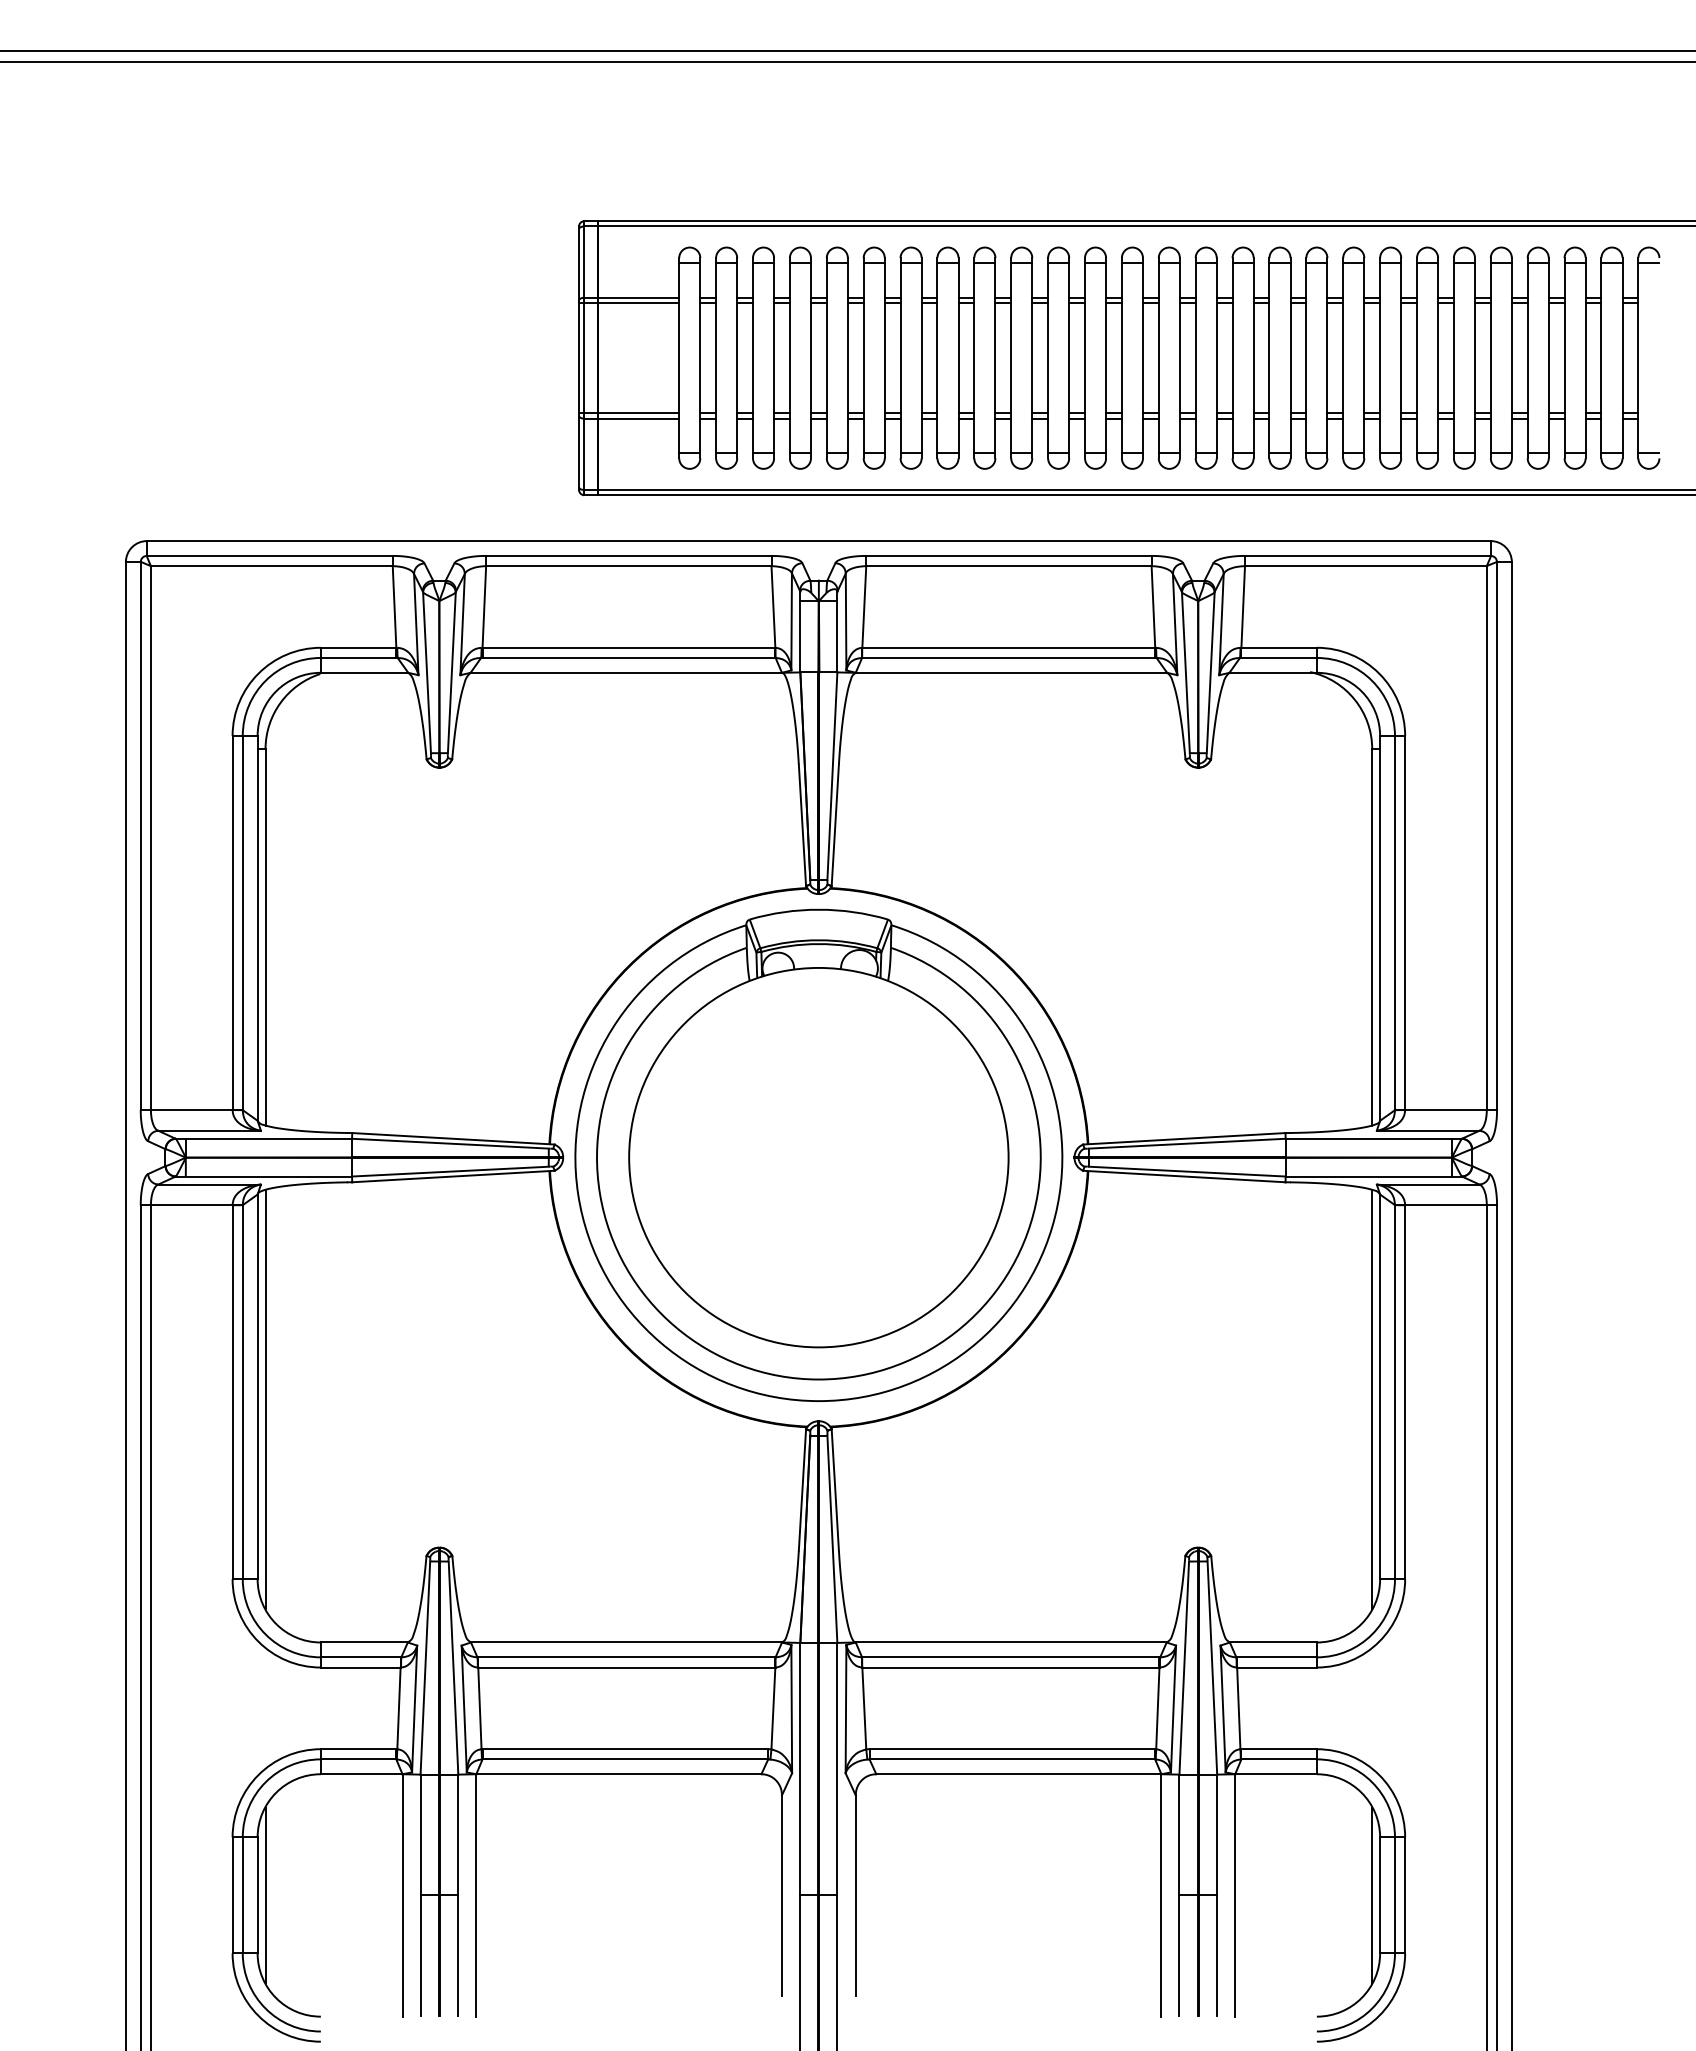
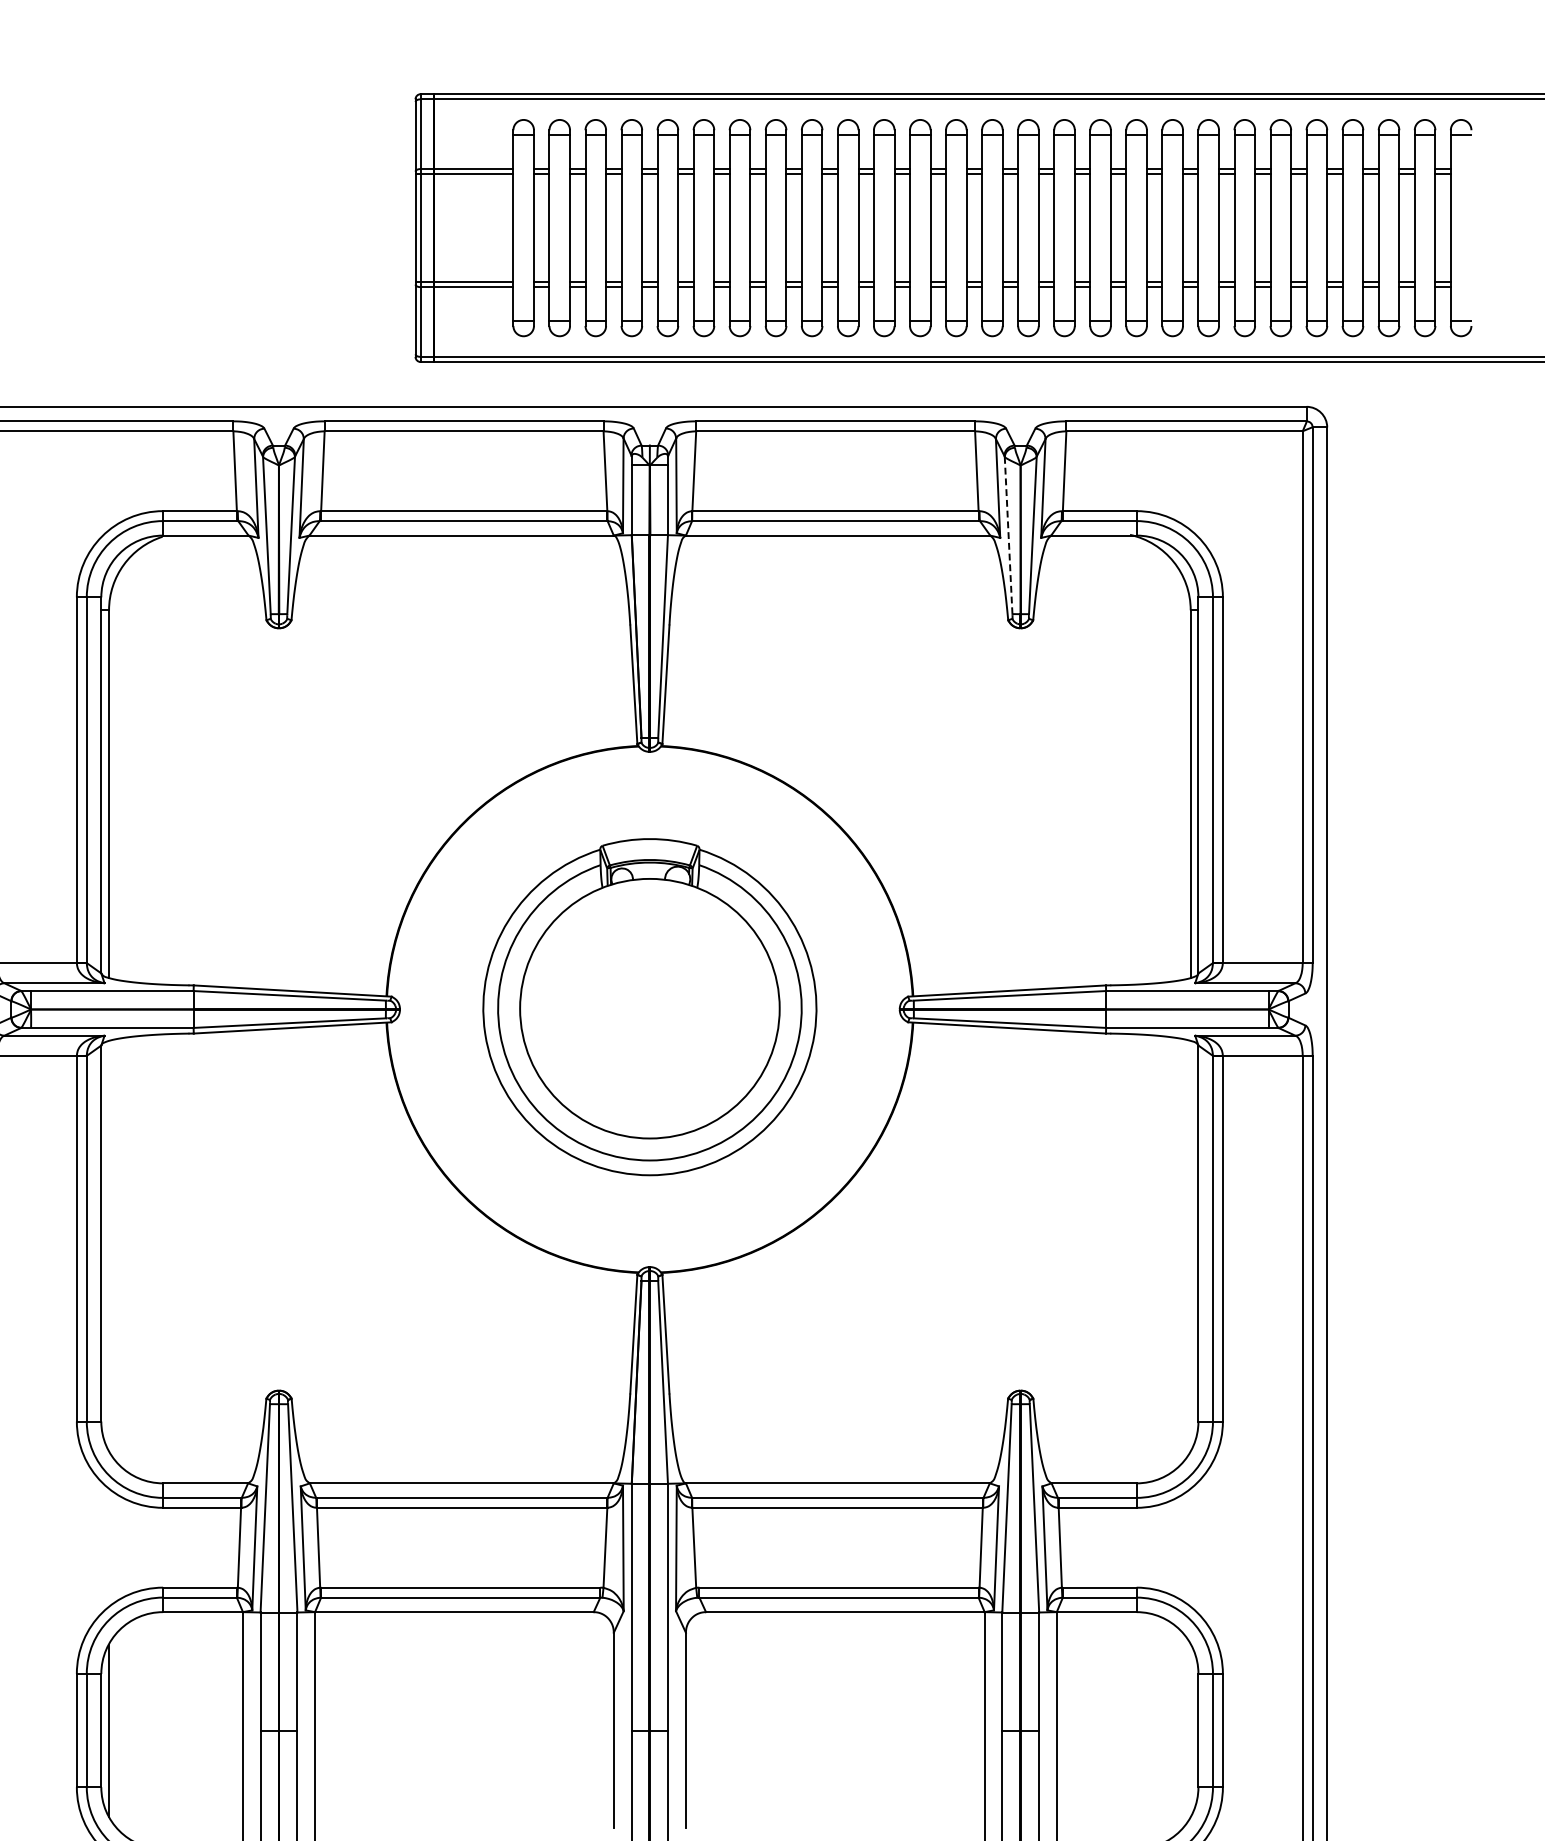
line: (1185, 672) -> (1008, 535), solid -> dashed
part: (818, 1154) -> (649, 1006), size x0.7
line: (265, 1399) -> (109, 1245), removed
line: (1372, 1399) -> (1190, 1245), removed
line: (1372, 1895) -> (1190, 1730), removed

